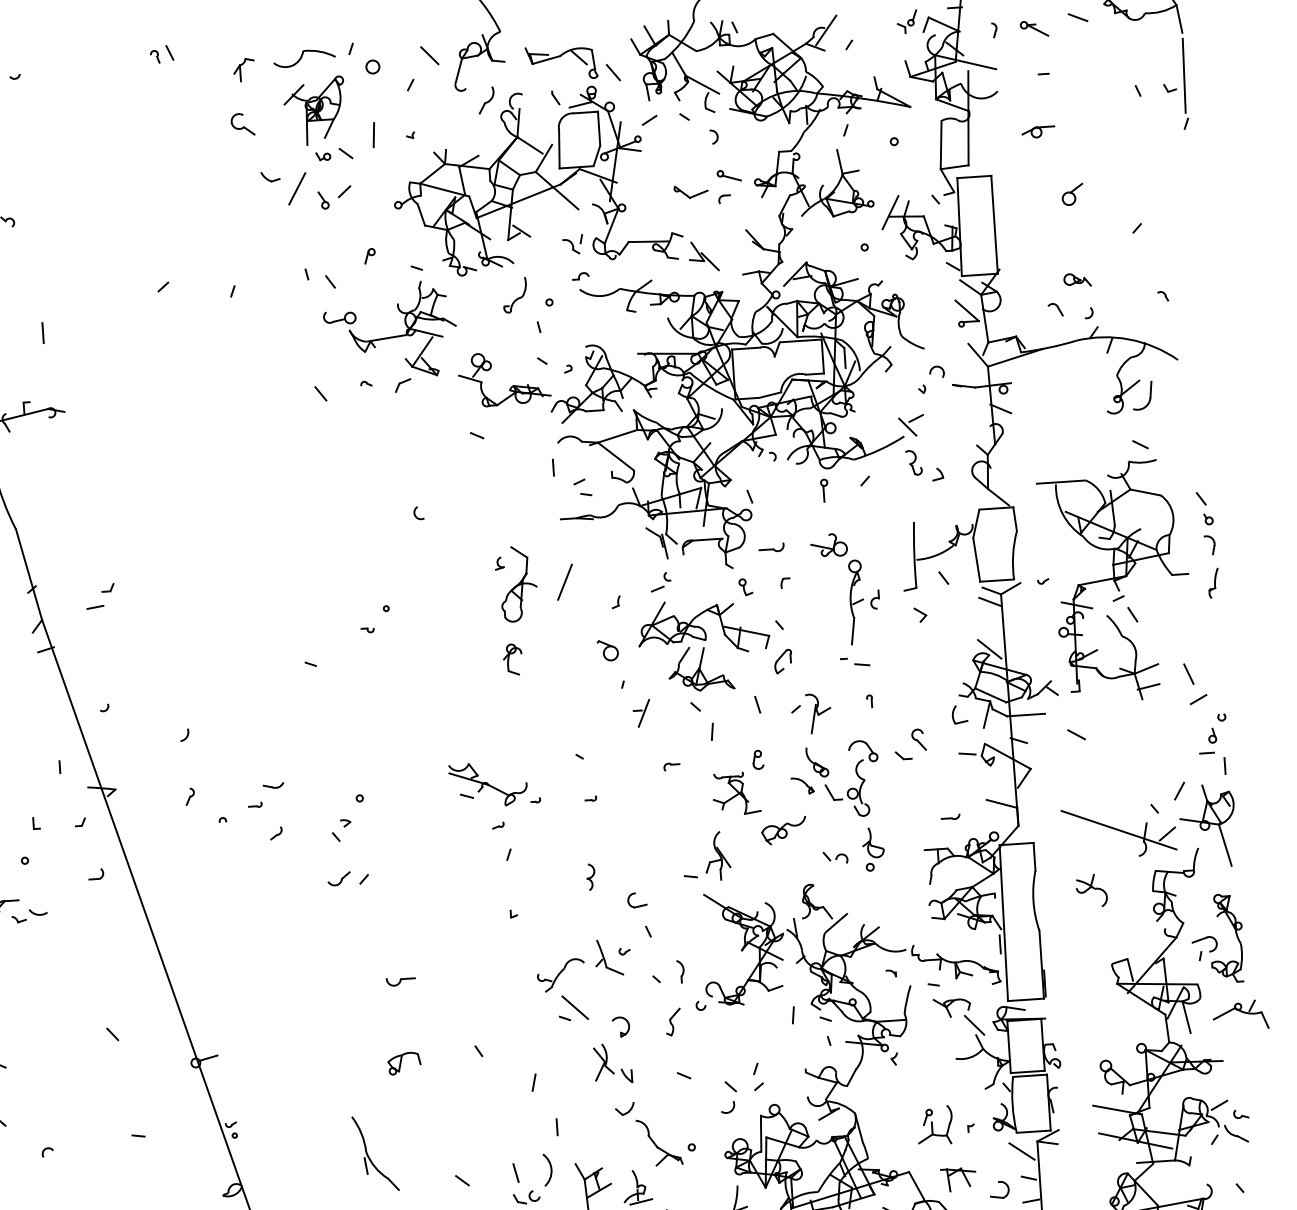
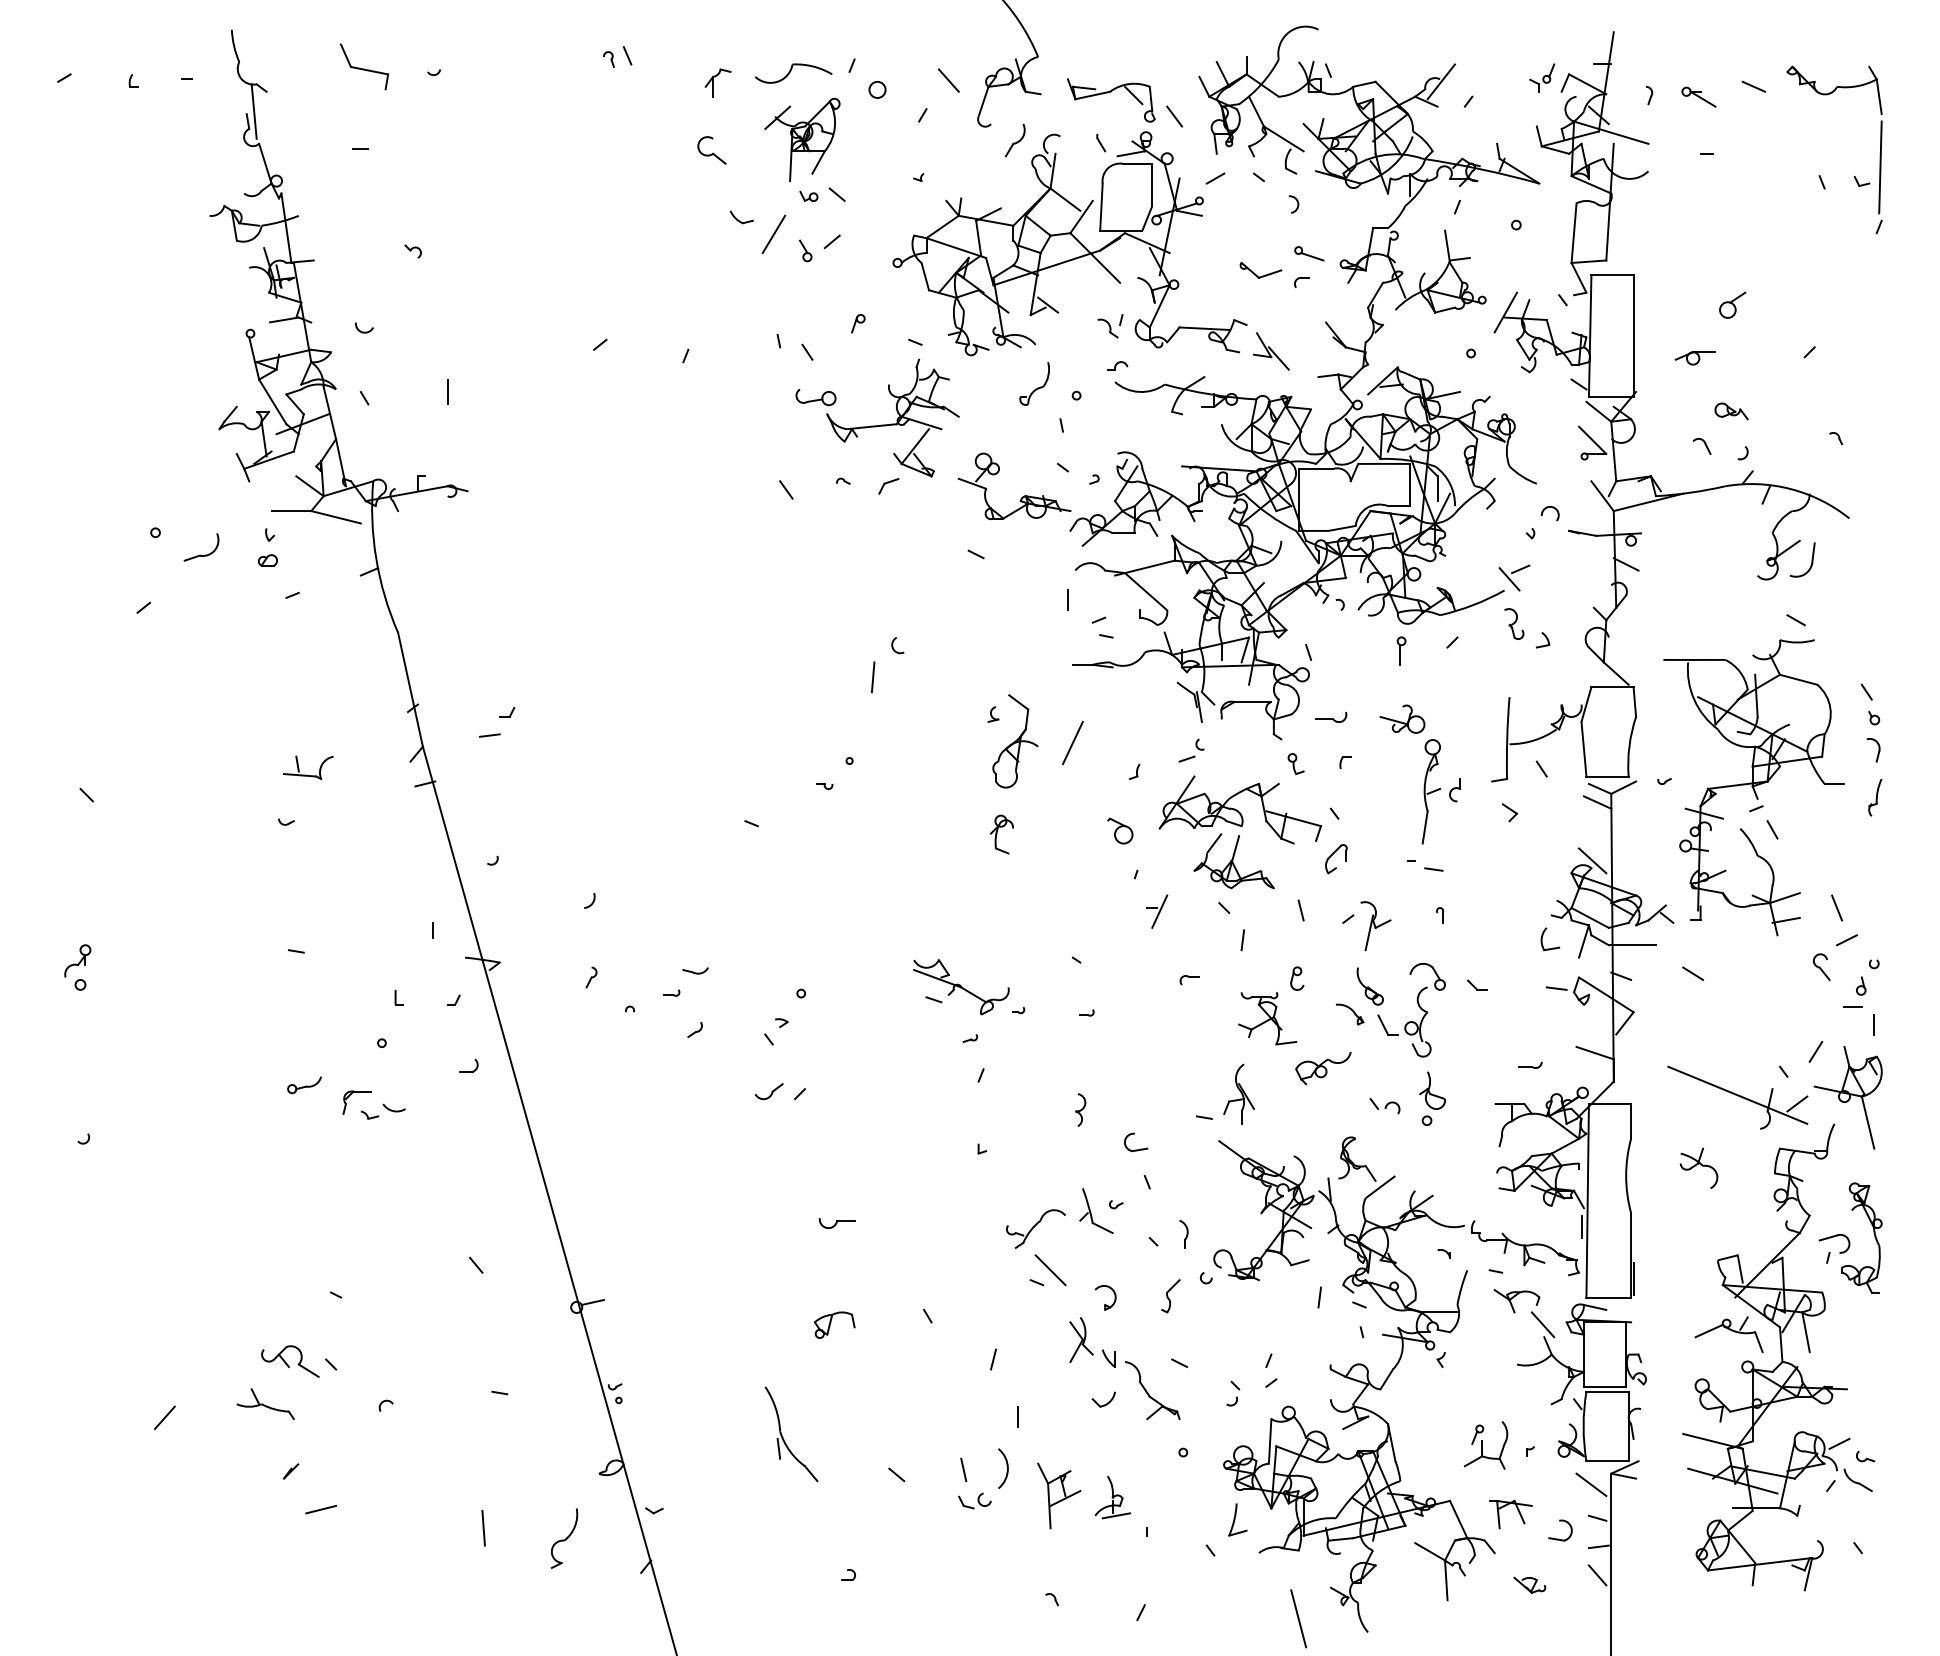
part: (1037, 132) -> (1694, 358), moved
line: (374, 135) -> (873, 677), moved
part: (918, 739) -> (1821, 966), moved
part: (1240, 1015) -> (1728, 1334), moved
part: (729, 1097) -> (1233, 1393), size x0.62
part: (659, 1142) -> (1152, 1390), moved

